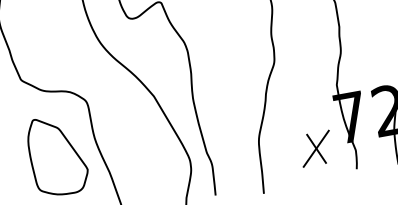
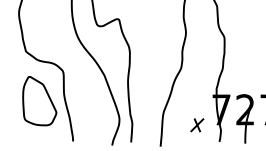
part: (316, 149) -> (197, 125), size x0.62

